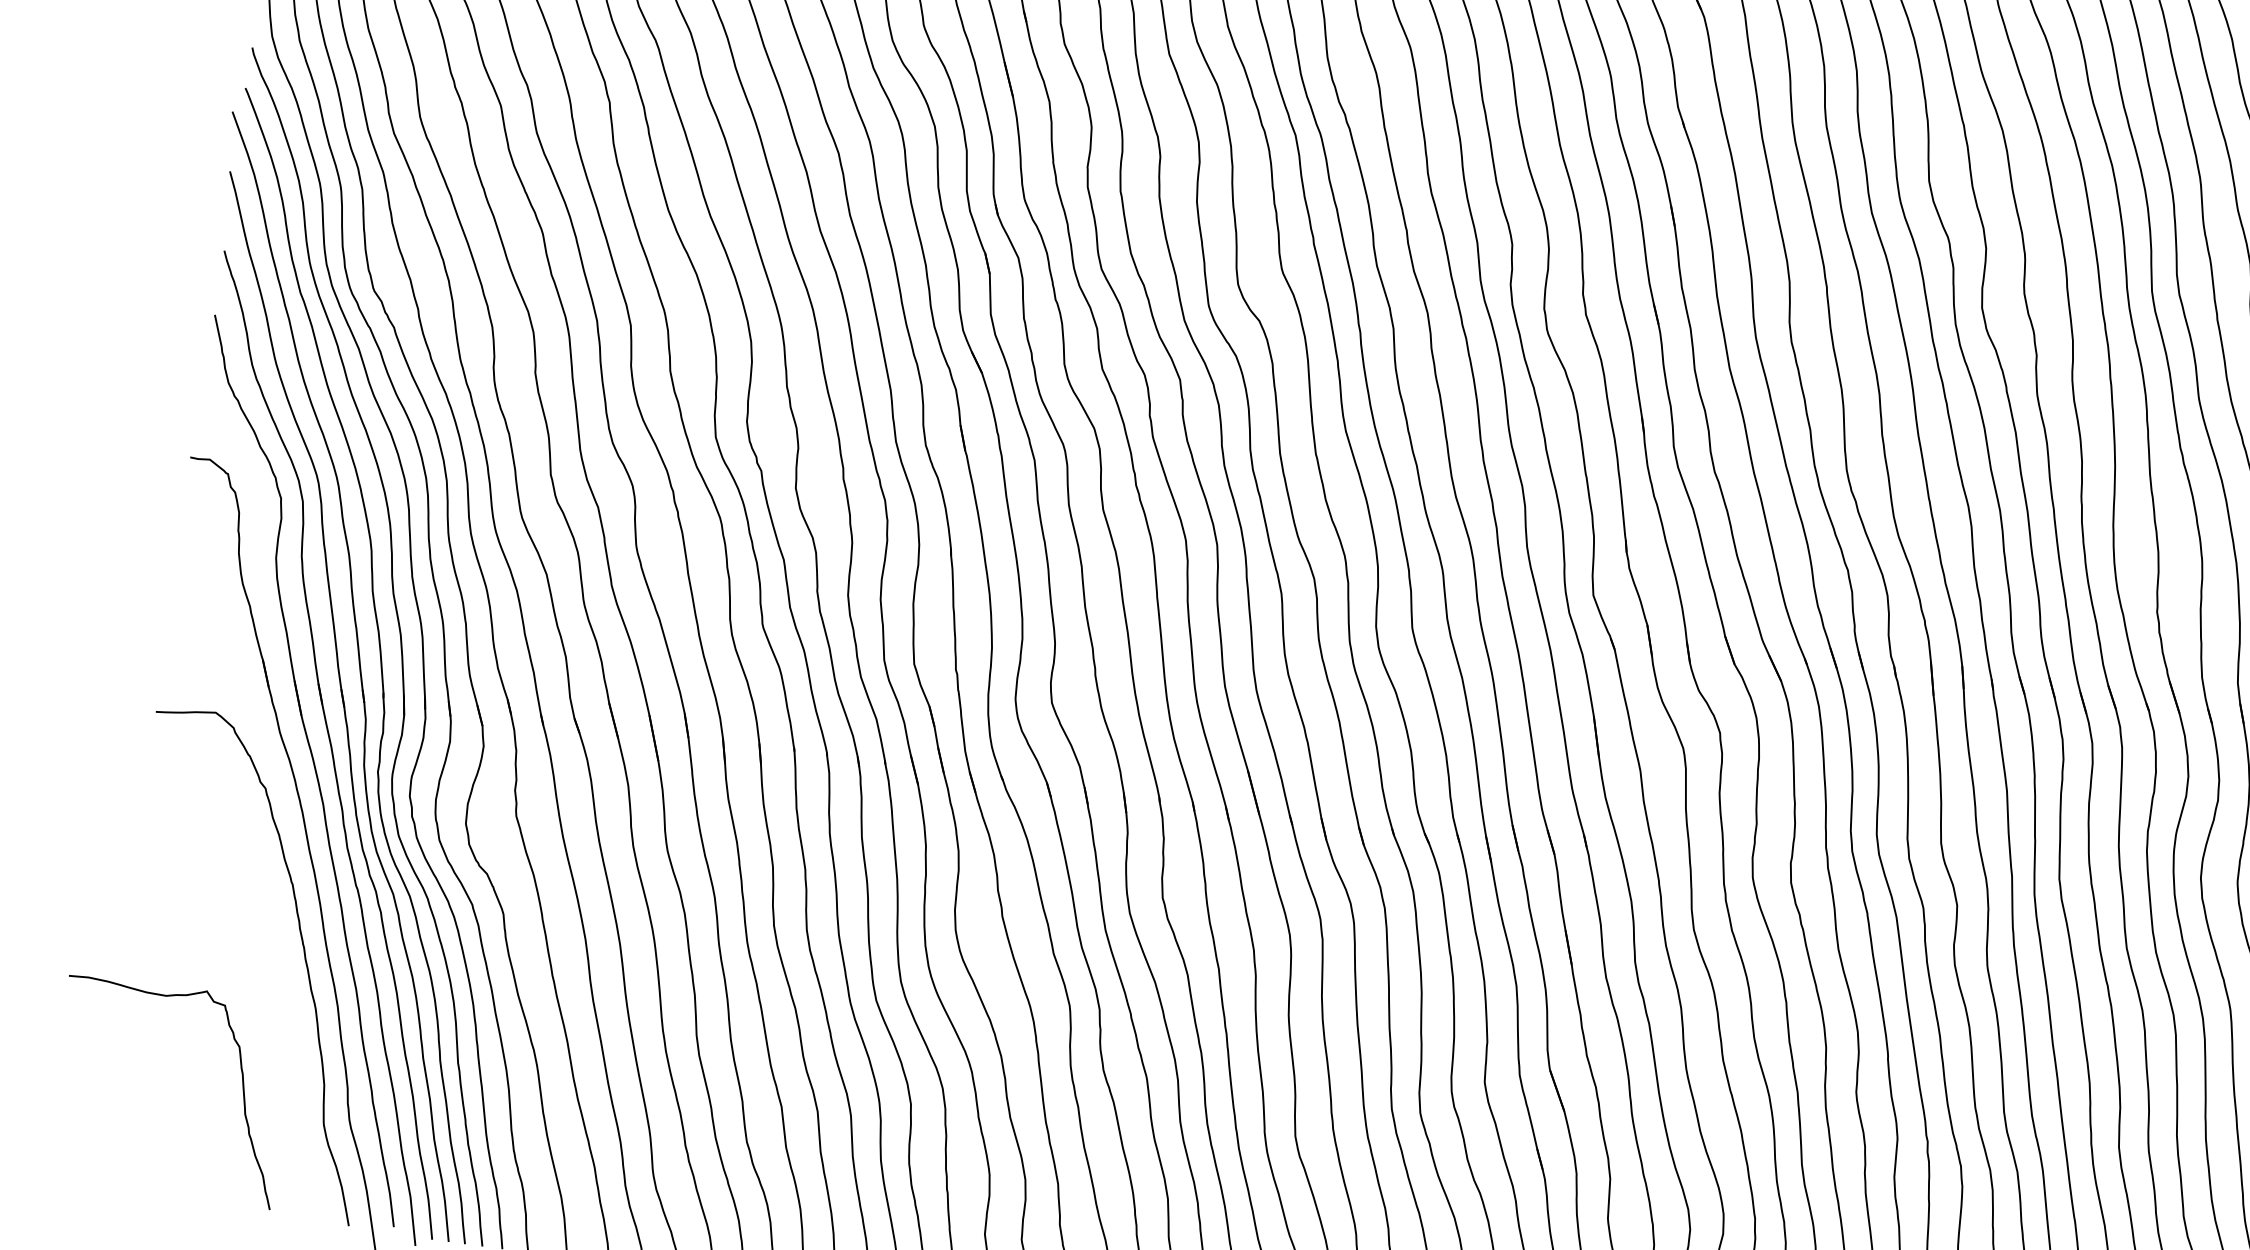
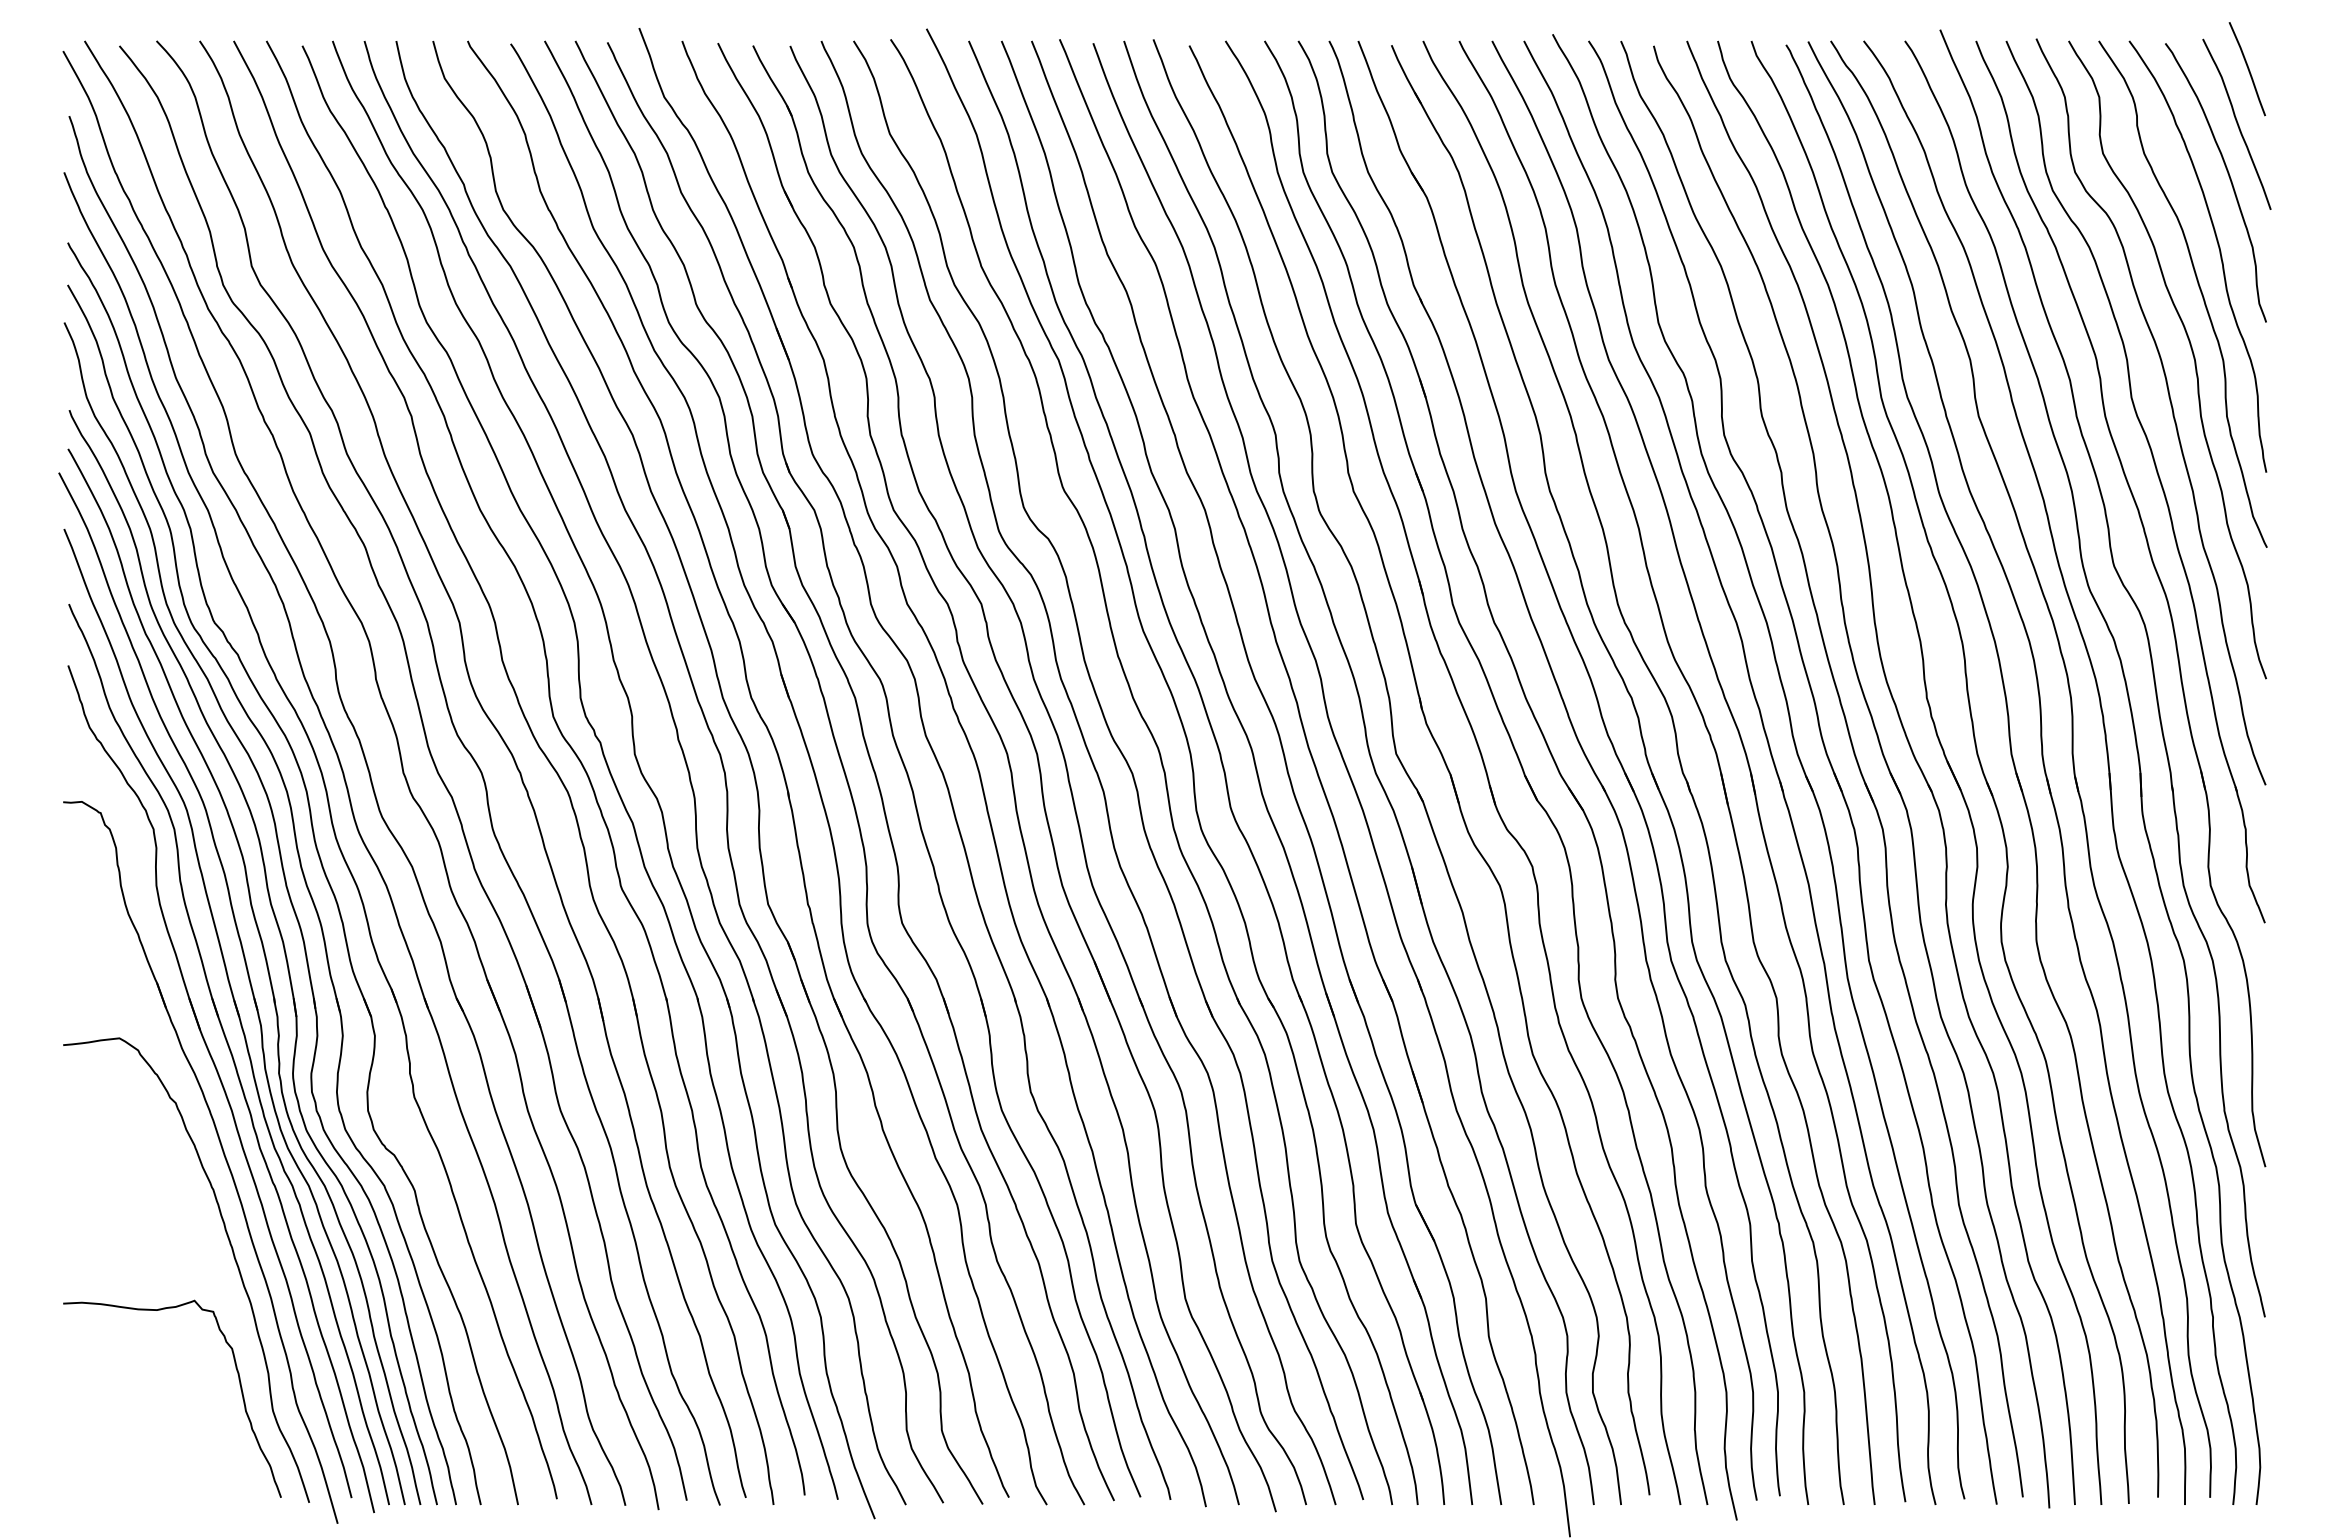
curve: (242, 1085) -> (239, 1384), moved

